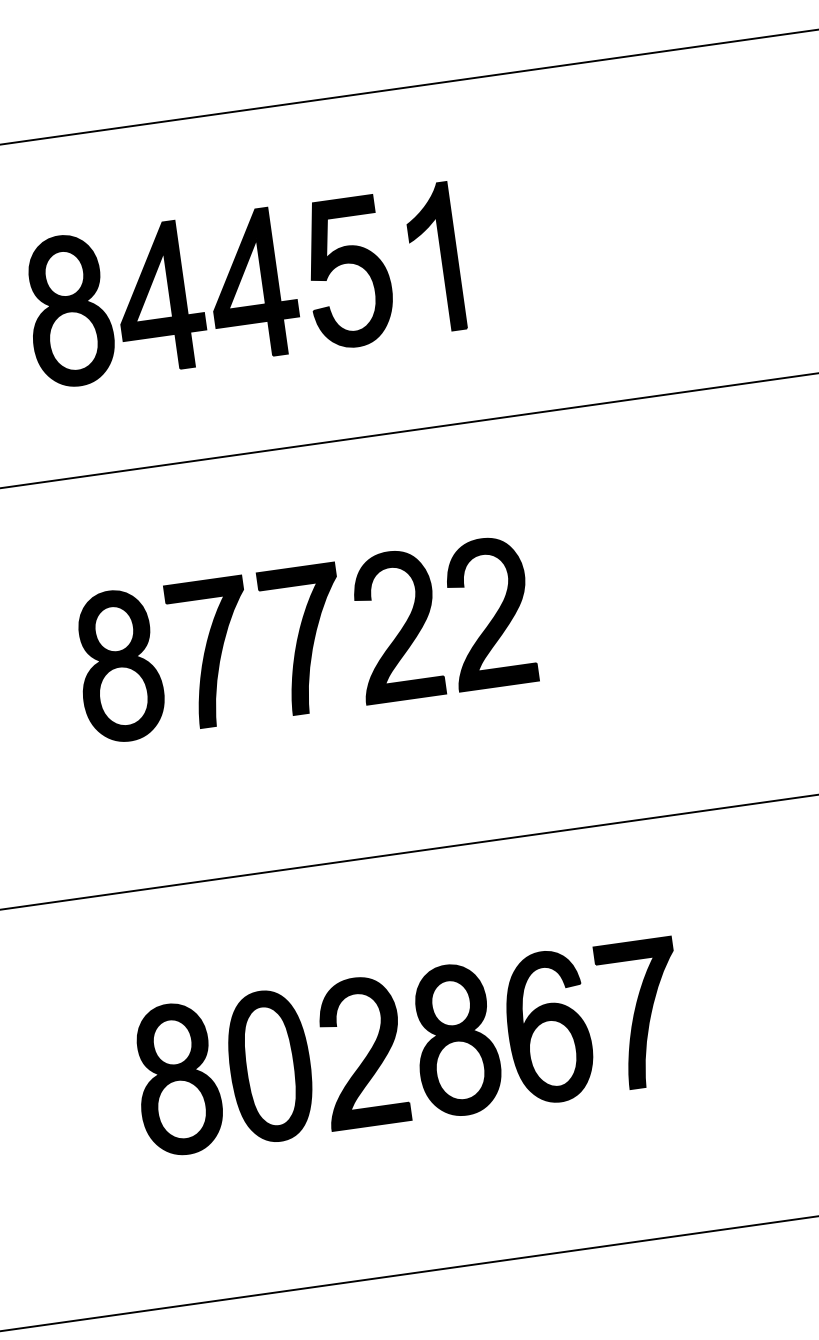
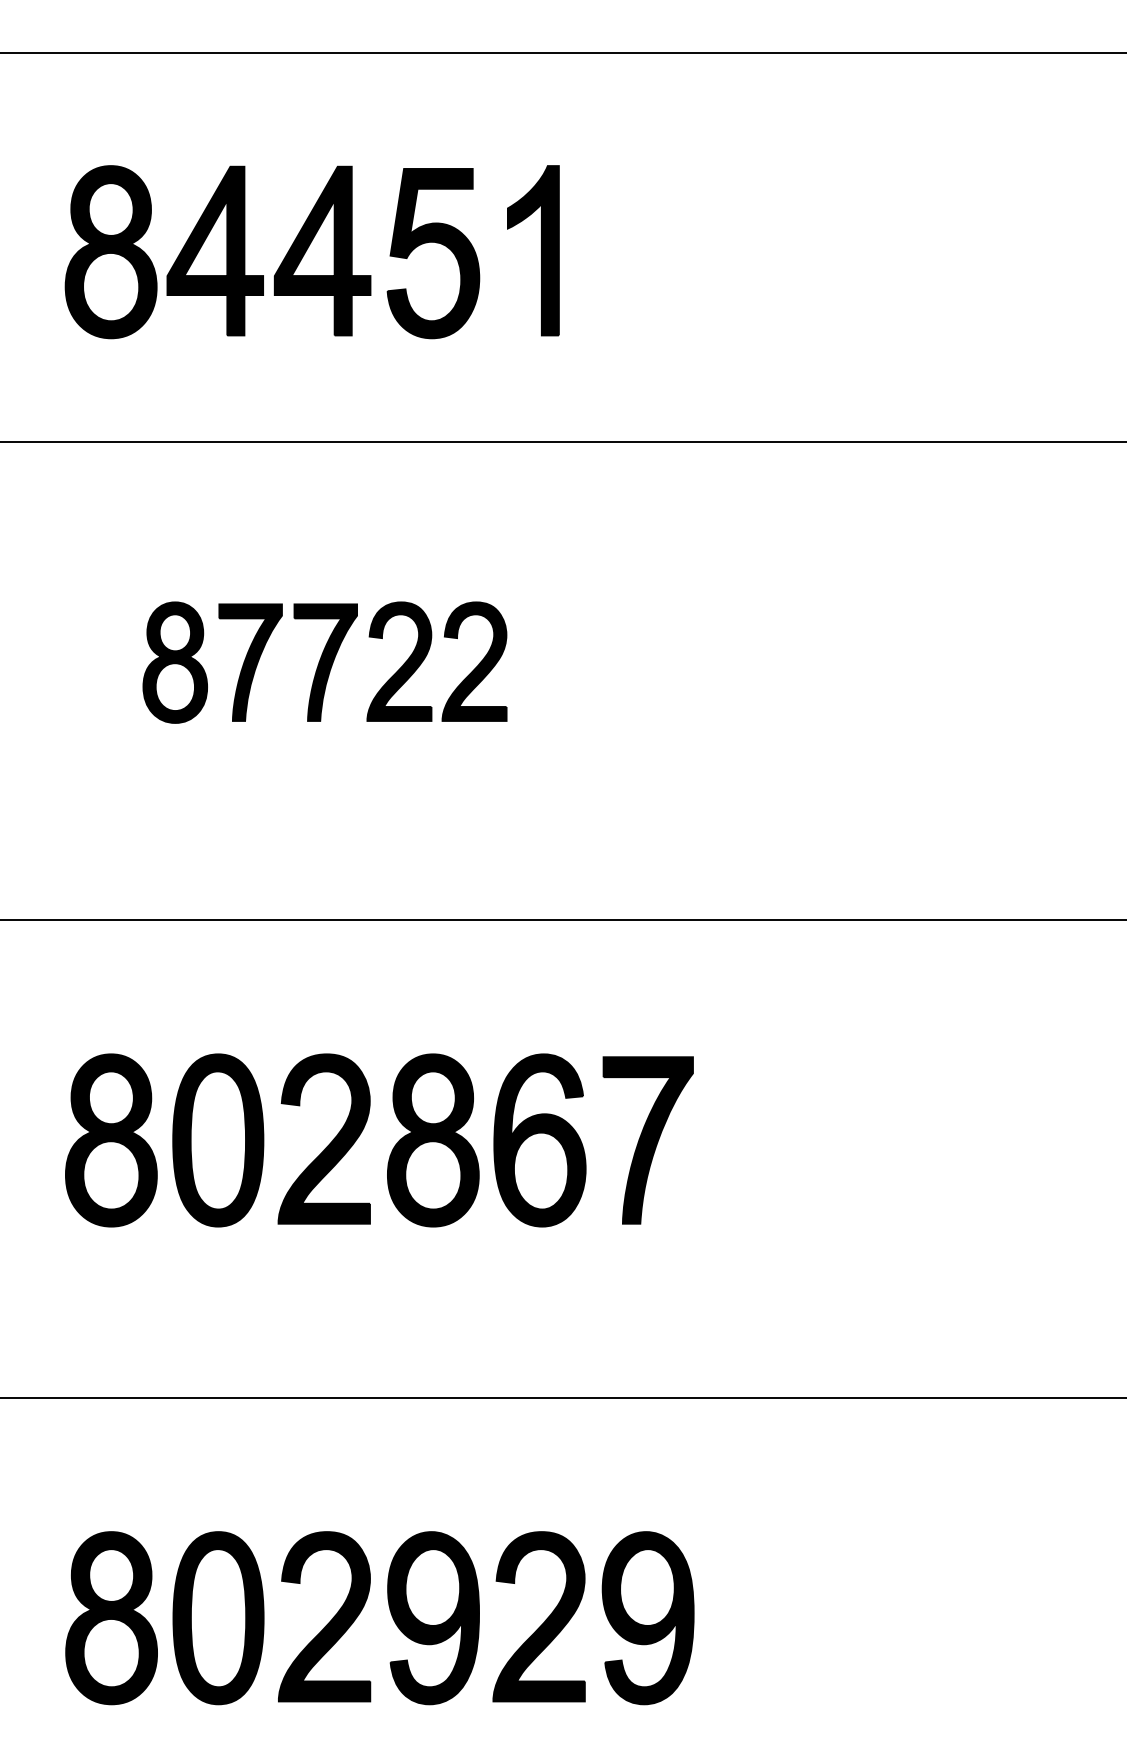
part: (304, 639) -> (324, 662), size x0.7

